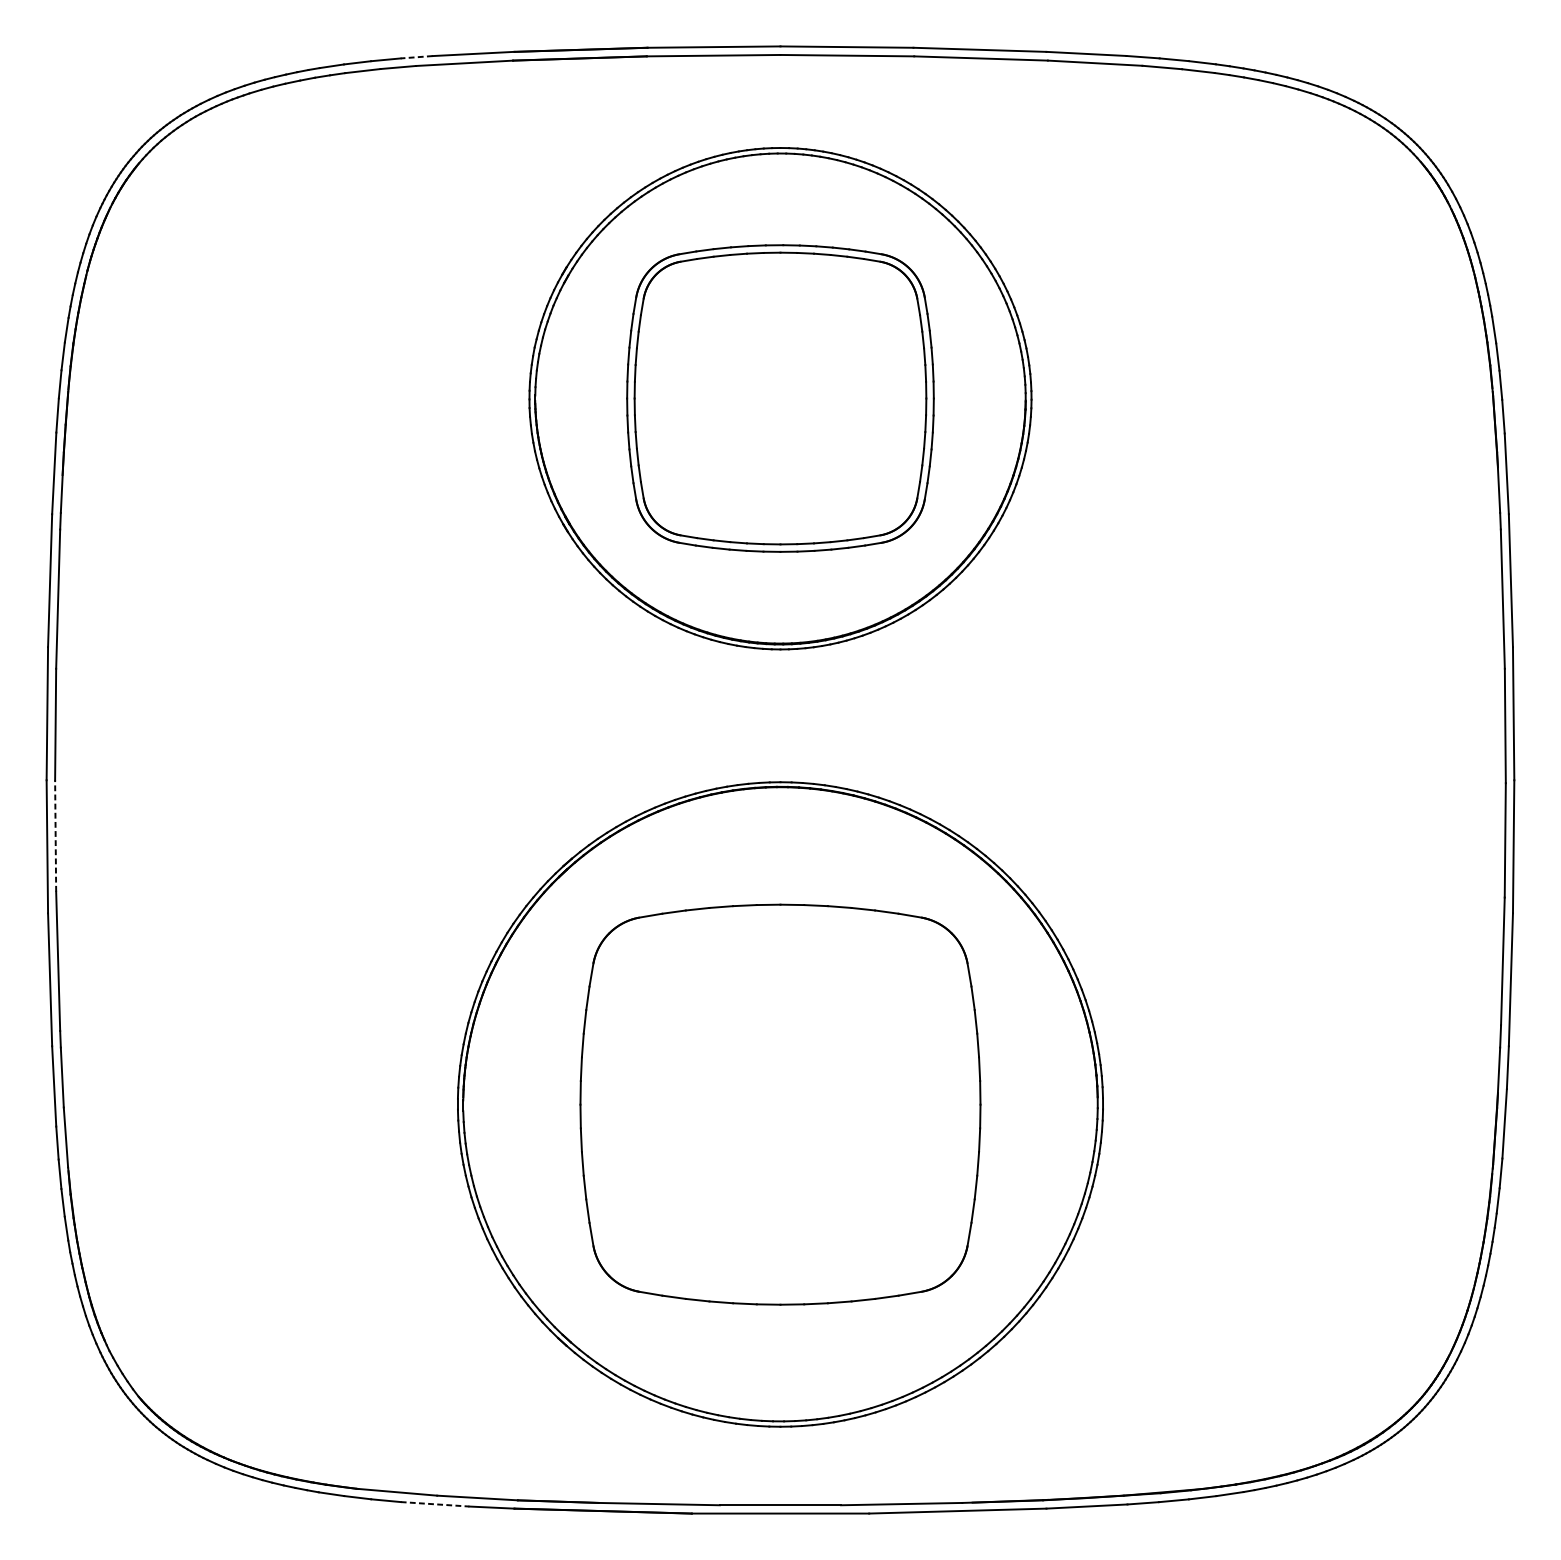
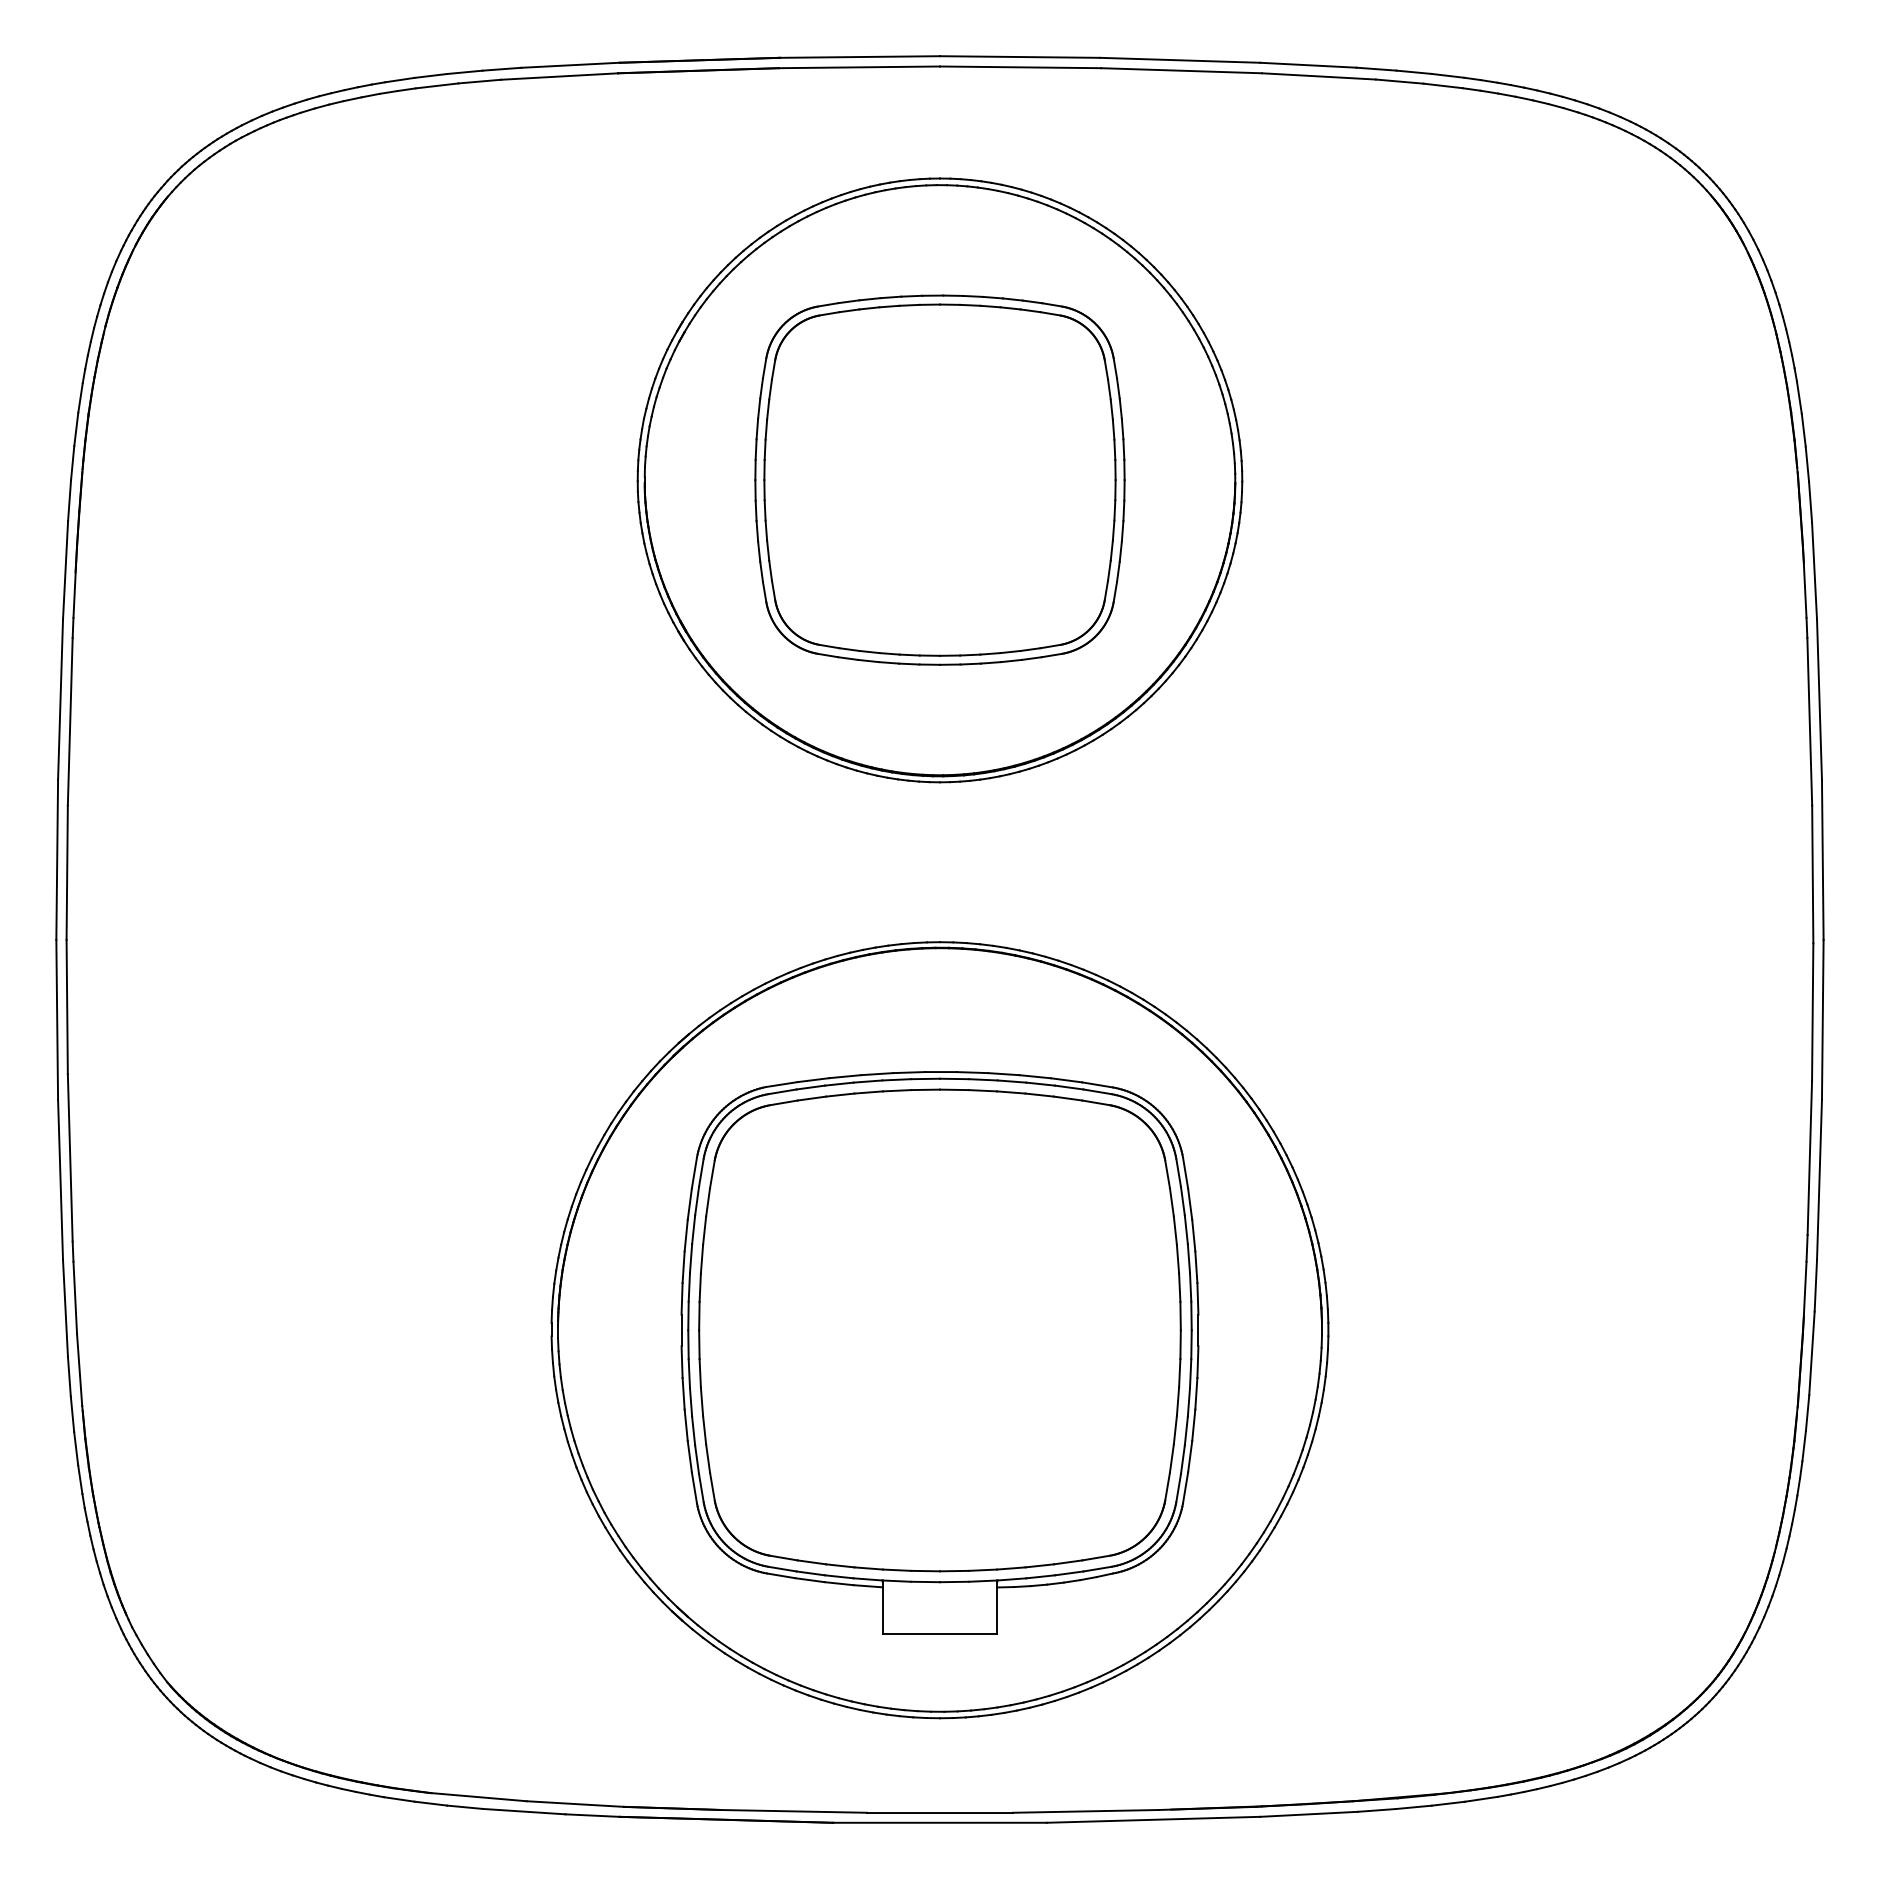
line: (416, 57) -> (501, 69), dashed -> solid
line: (55, 835) -> (67, 1006), dashed -> solid
part: (780, 1122) -> (939, 1352), added
line: (435, 1504) -> (524, 1811), dashed -> solid

